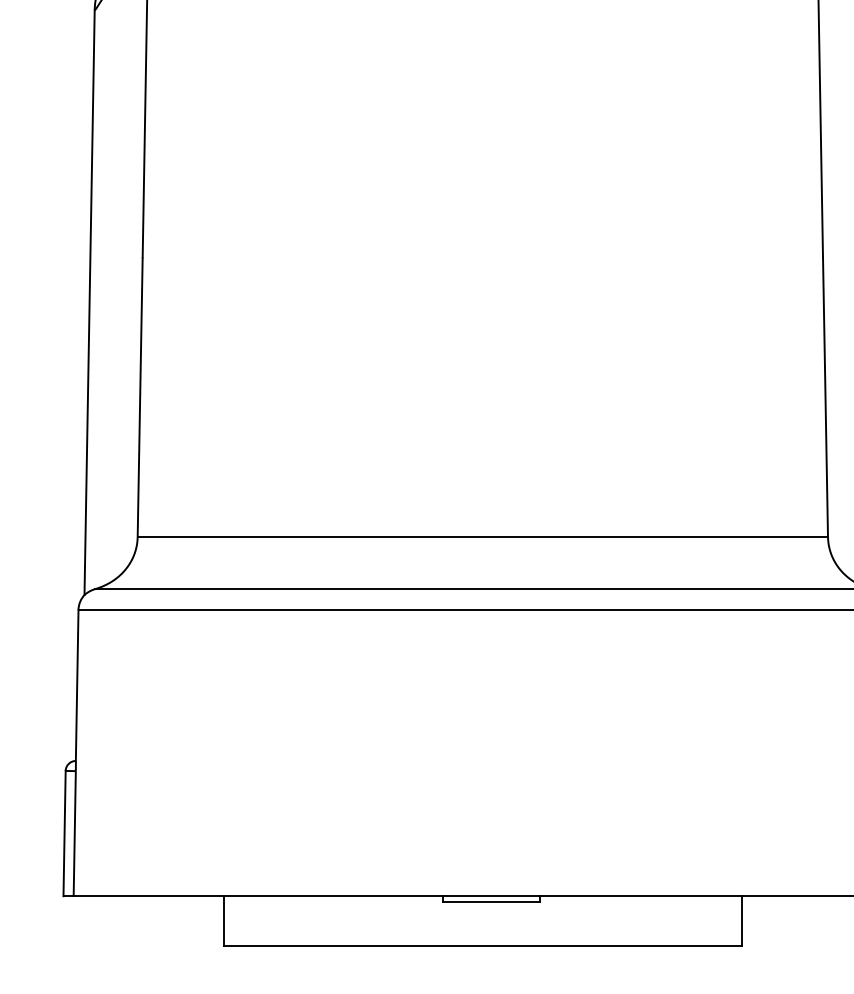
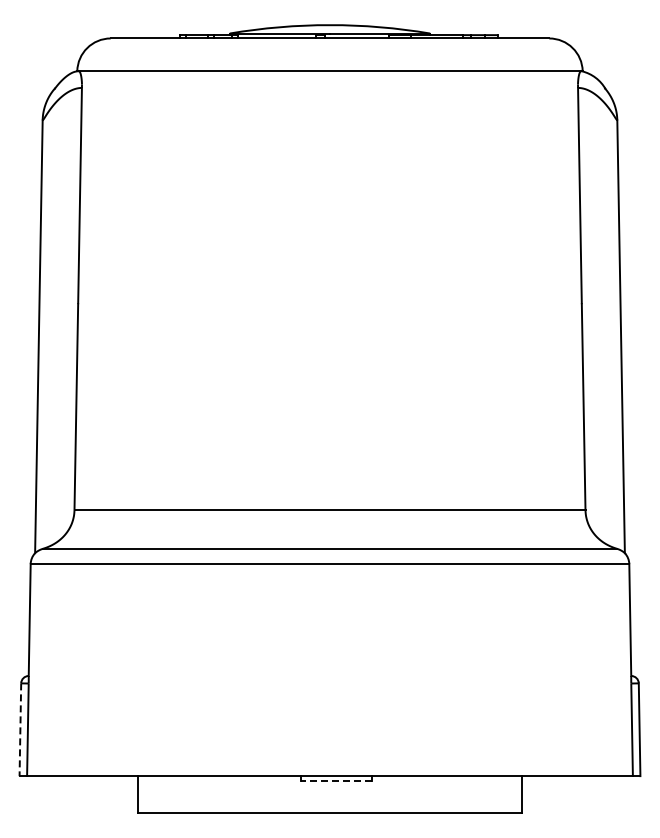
line: (64, 834) -> (20, 730), solid -> dashed
line: (491, 902) -> (336, 780), solid -> dashed

